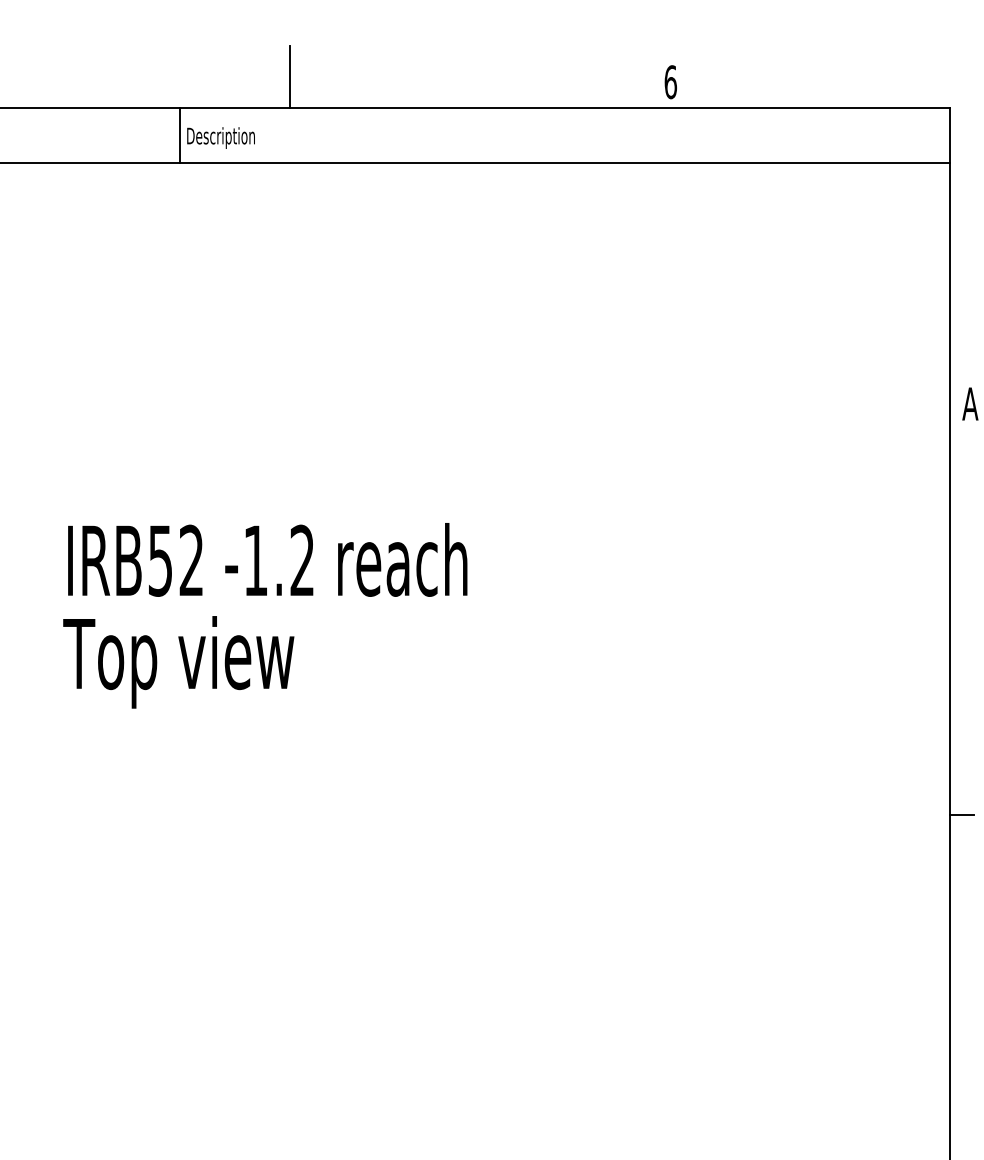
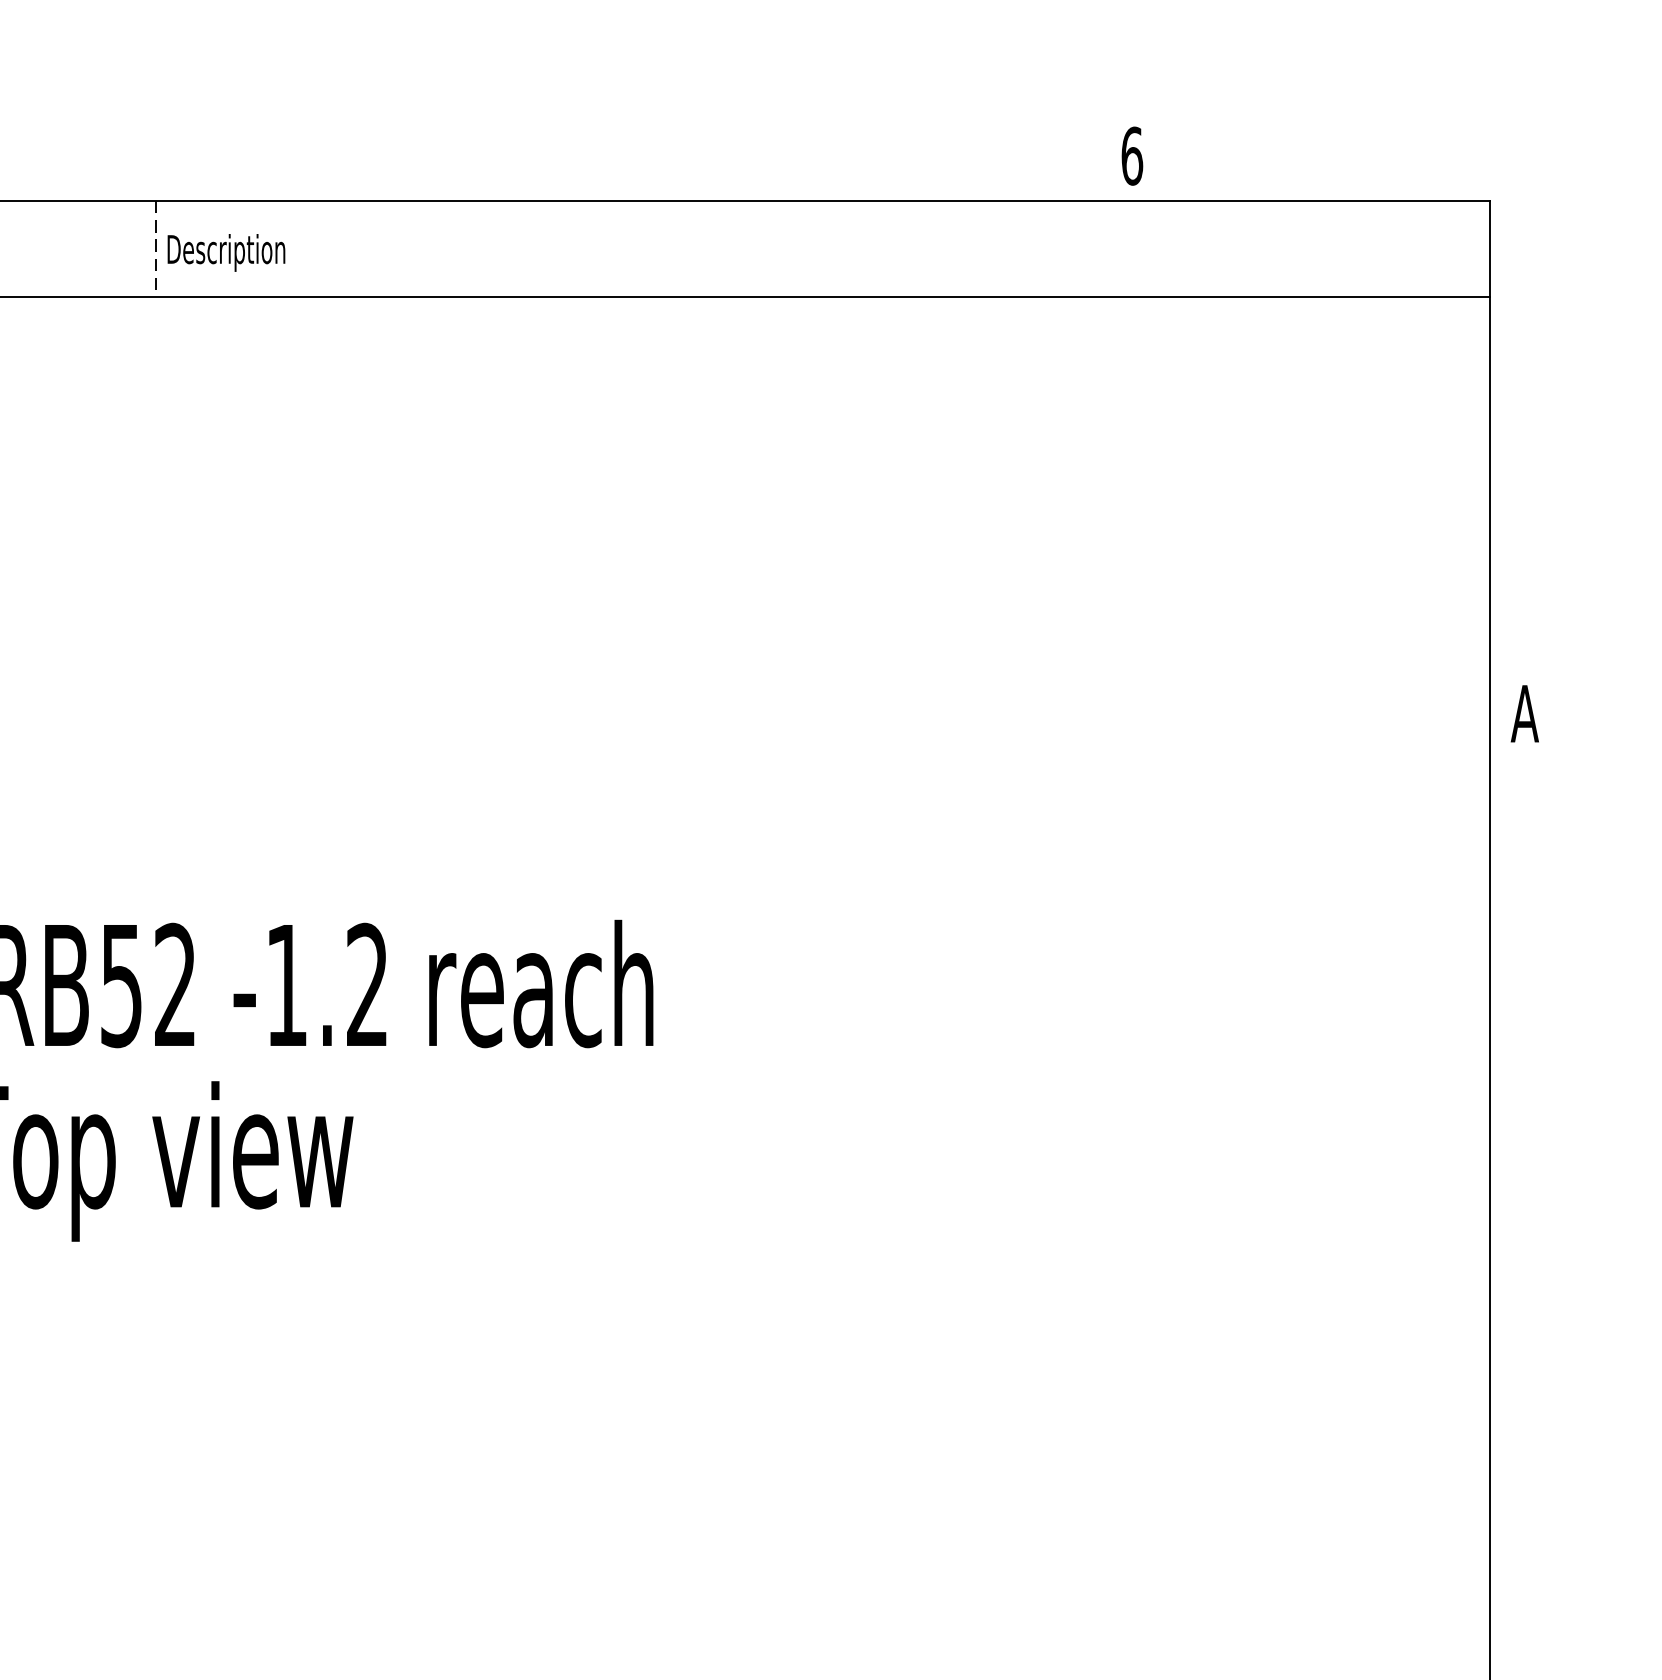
line: (290, 76) -> (346, 146), removed
text: (670, 82) -> (1131, 156), moved
line: (180, 136) -> (156, 250), solid -> dashed
line: (961, 814) -> (1509, 1425), removed

